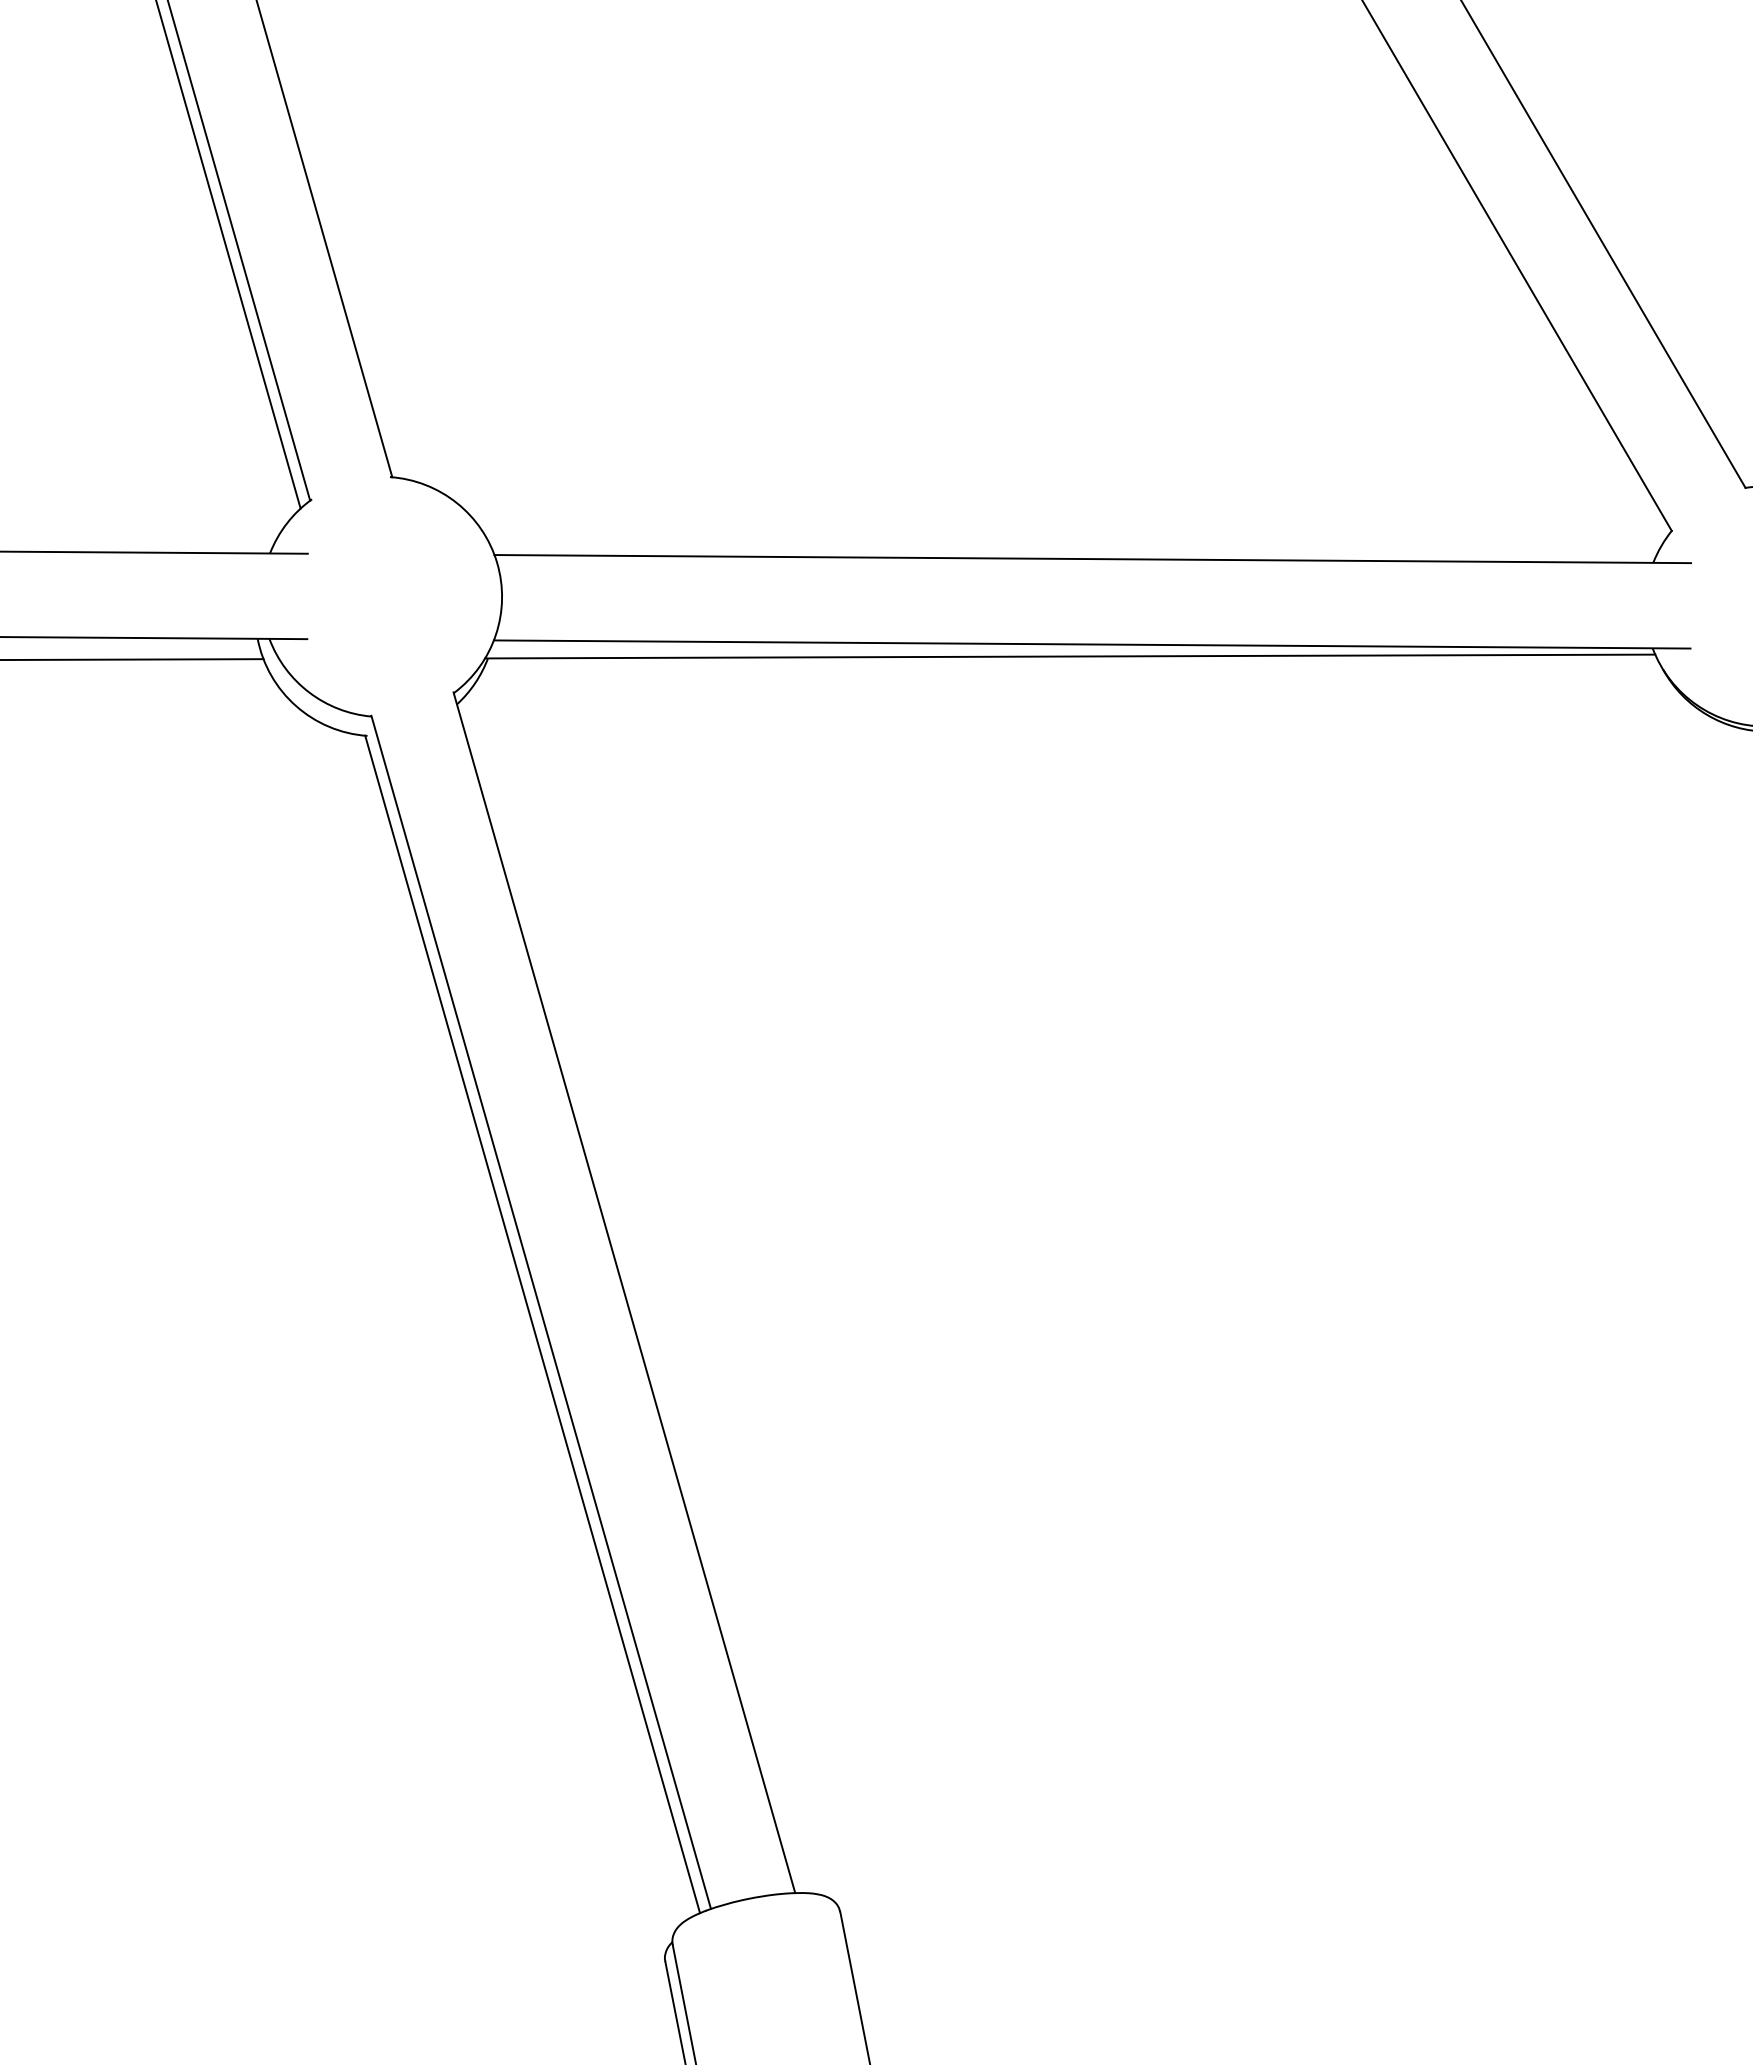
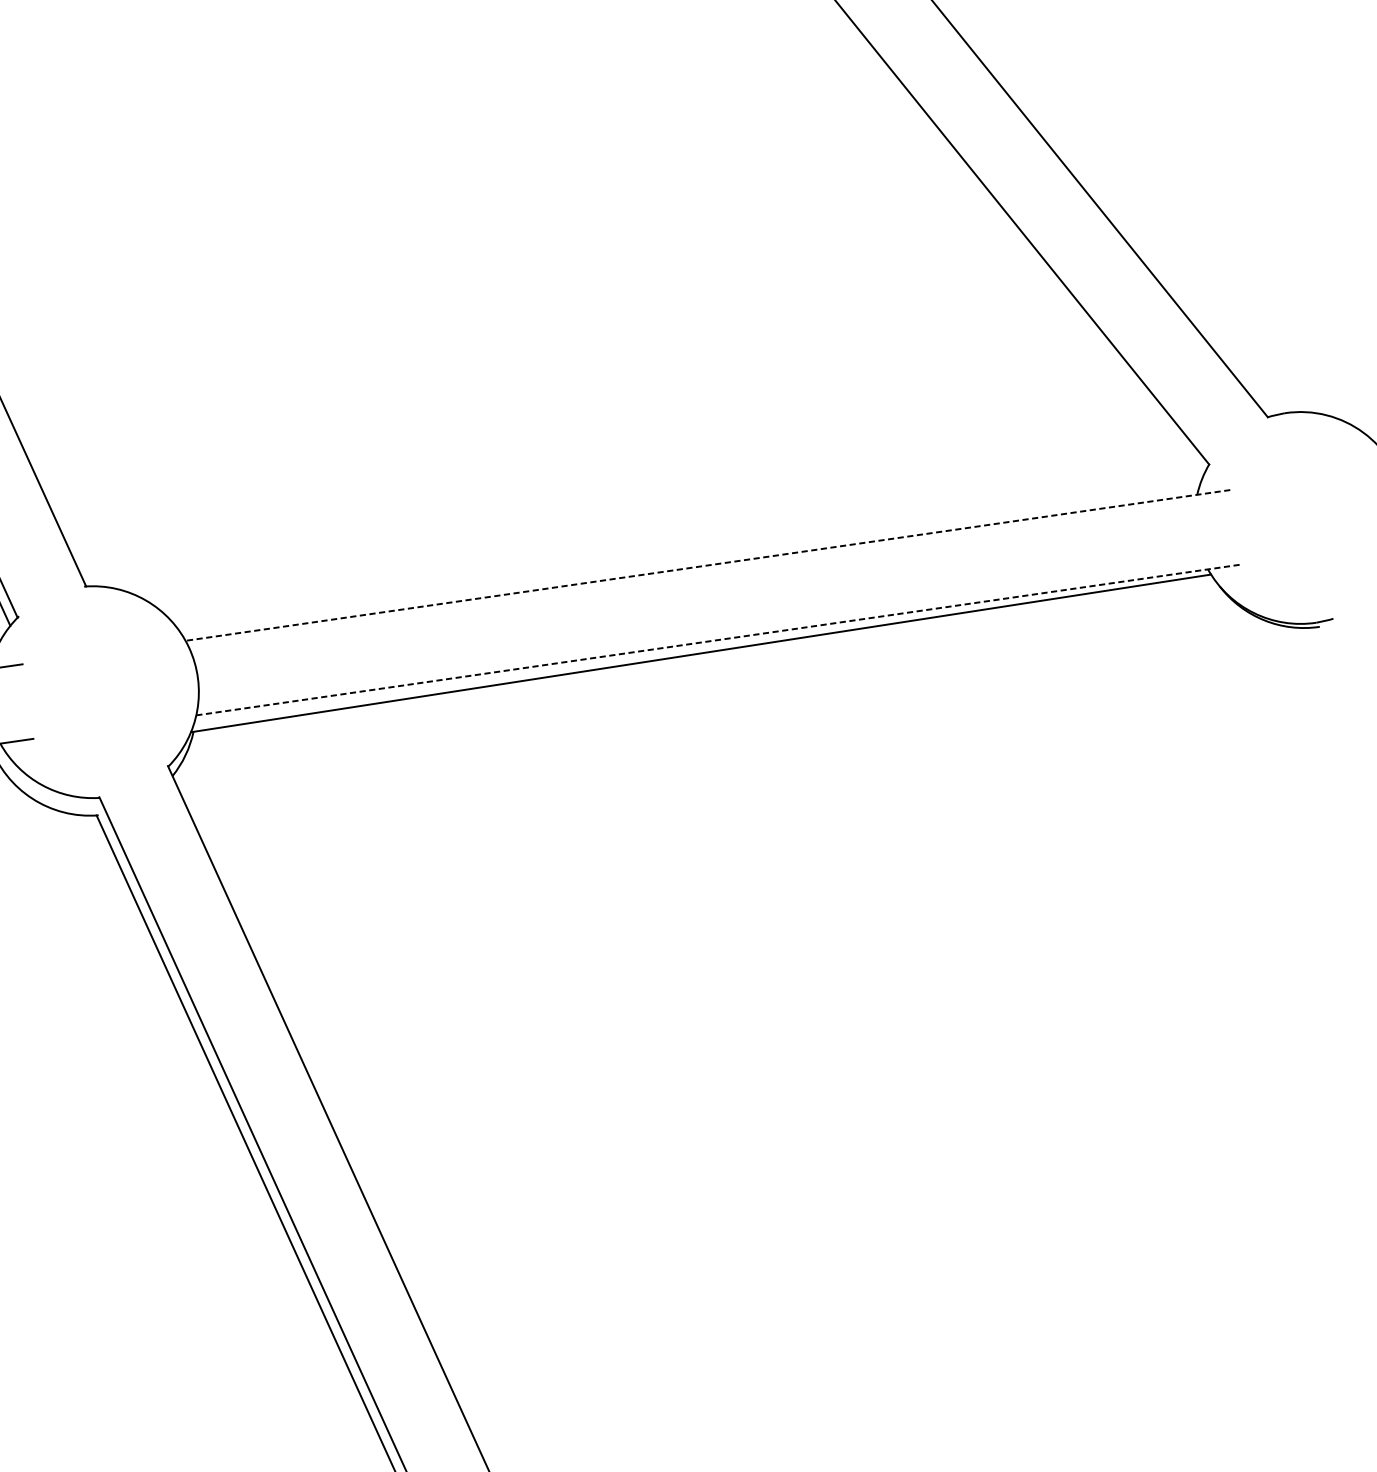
line: (1092, 559) -> (707, 565), solid -> dashed
line: (1092, 644) -> (718, 639), solid -> dashed

